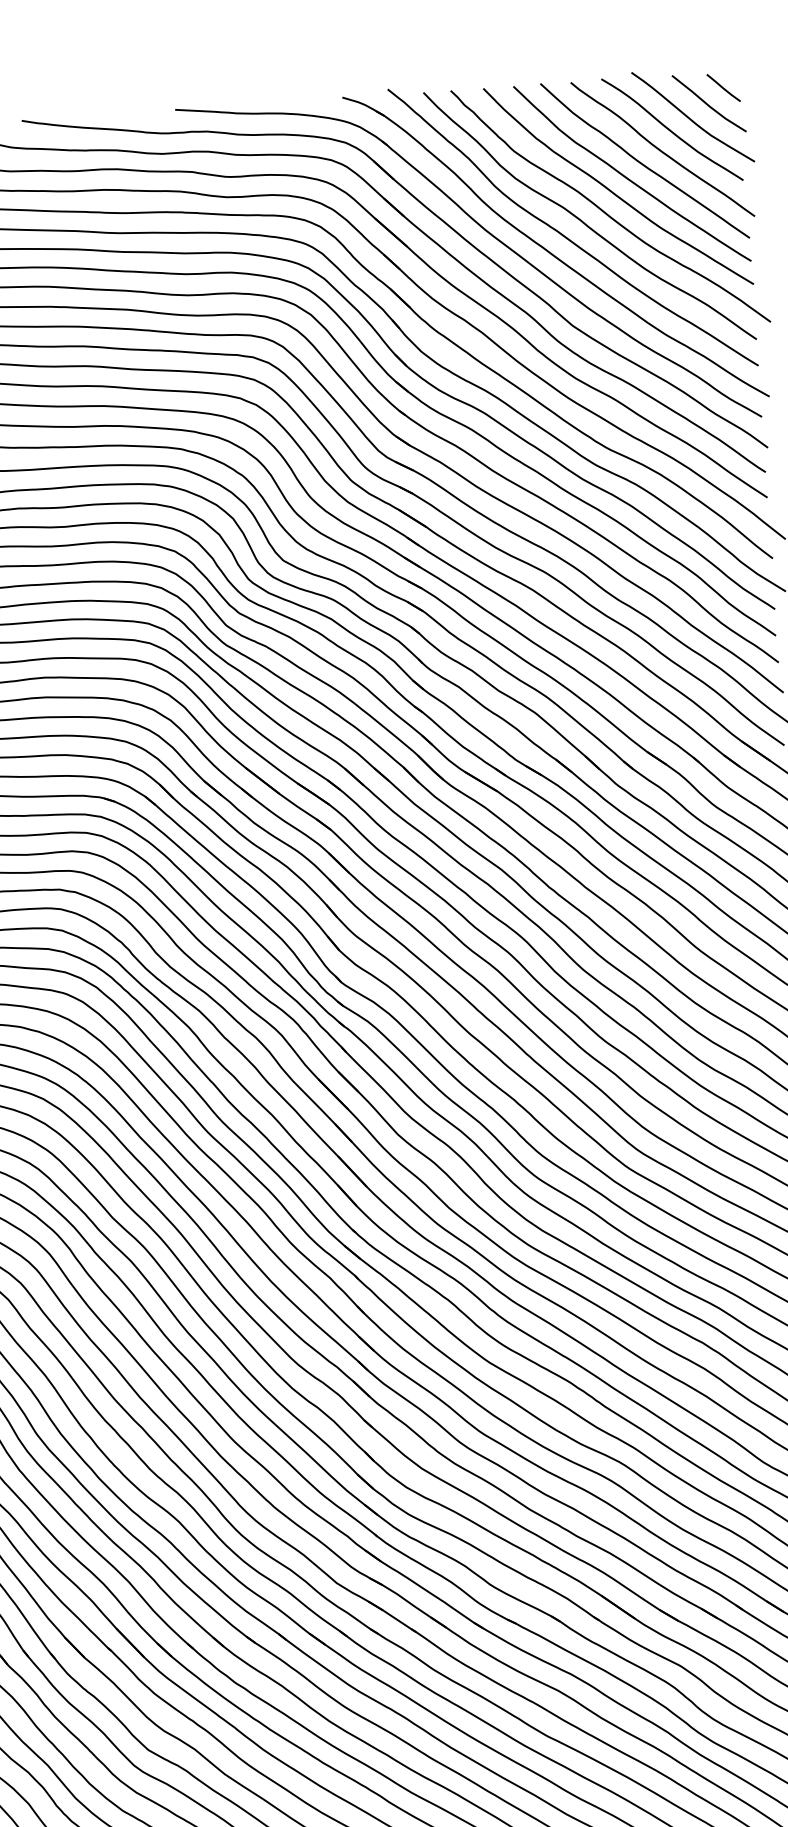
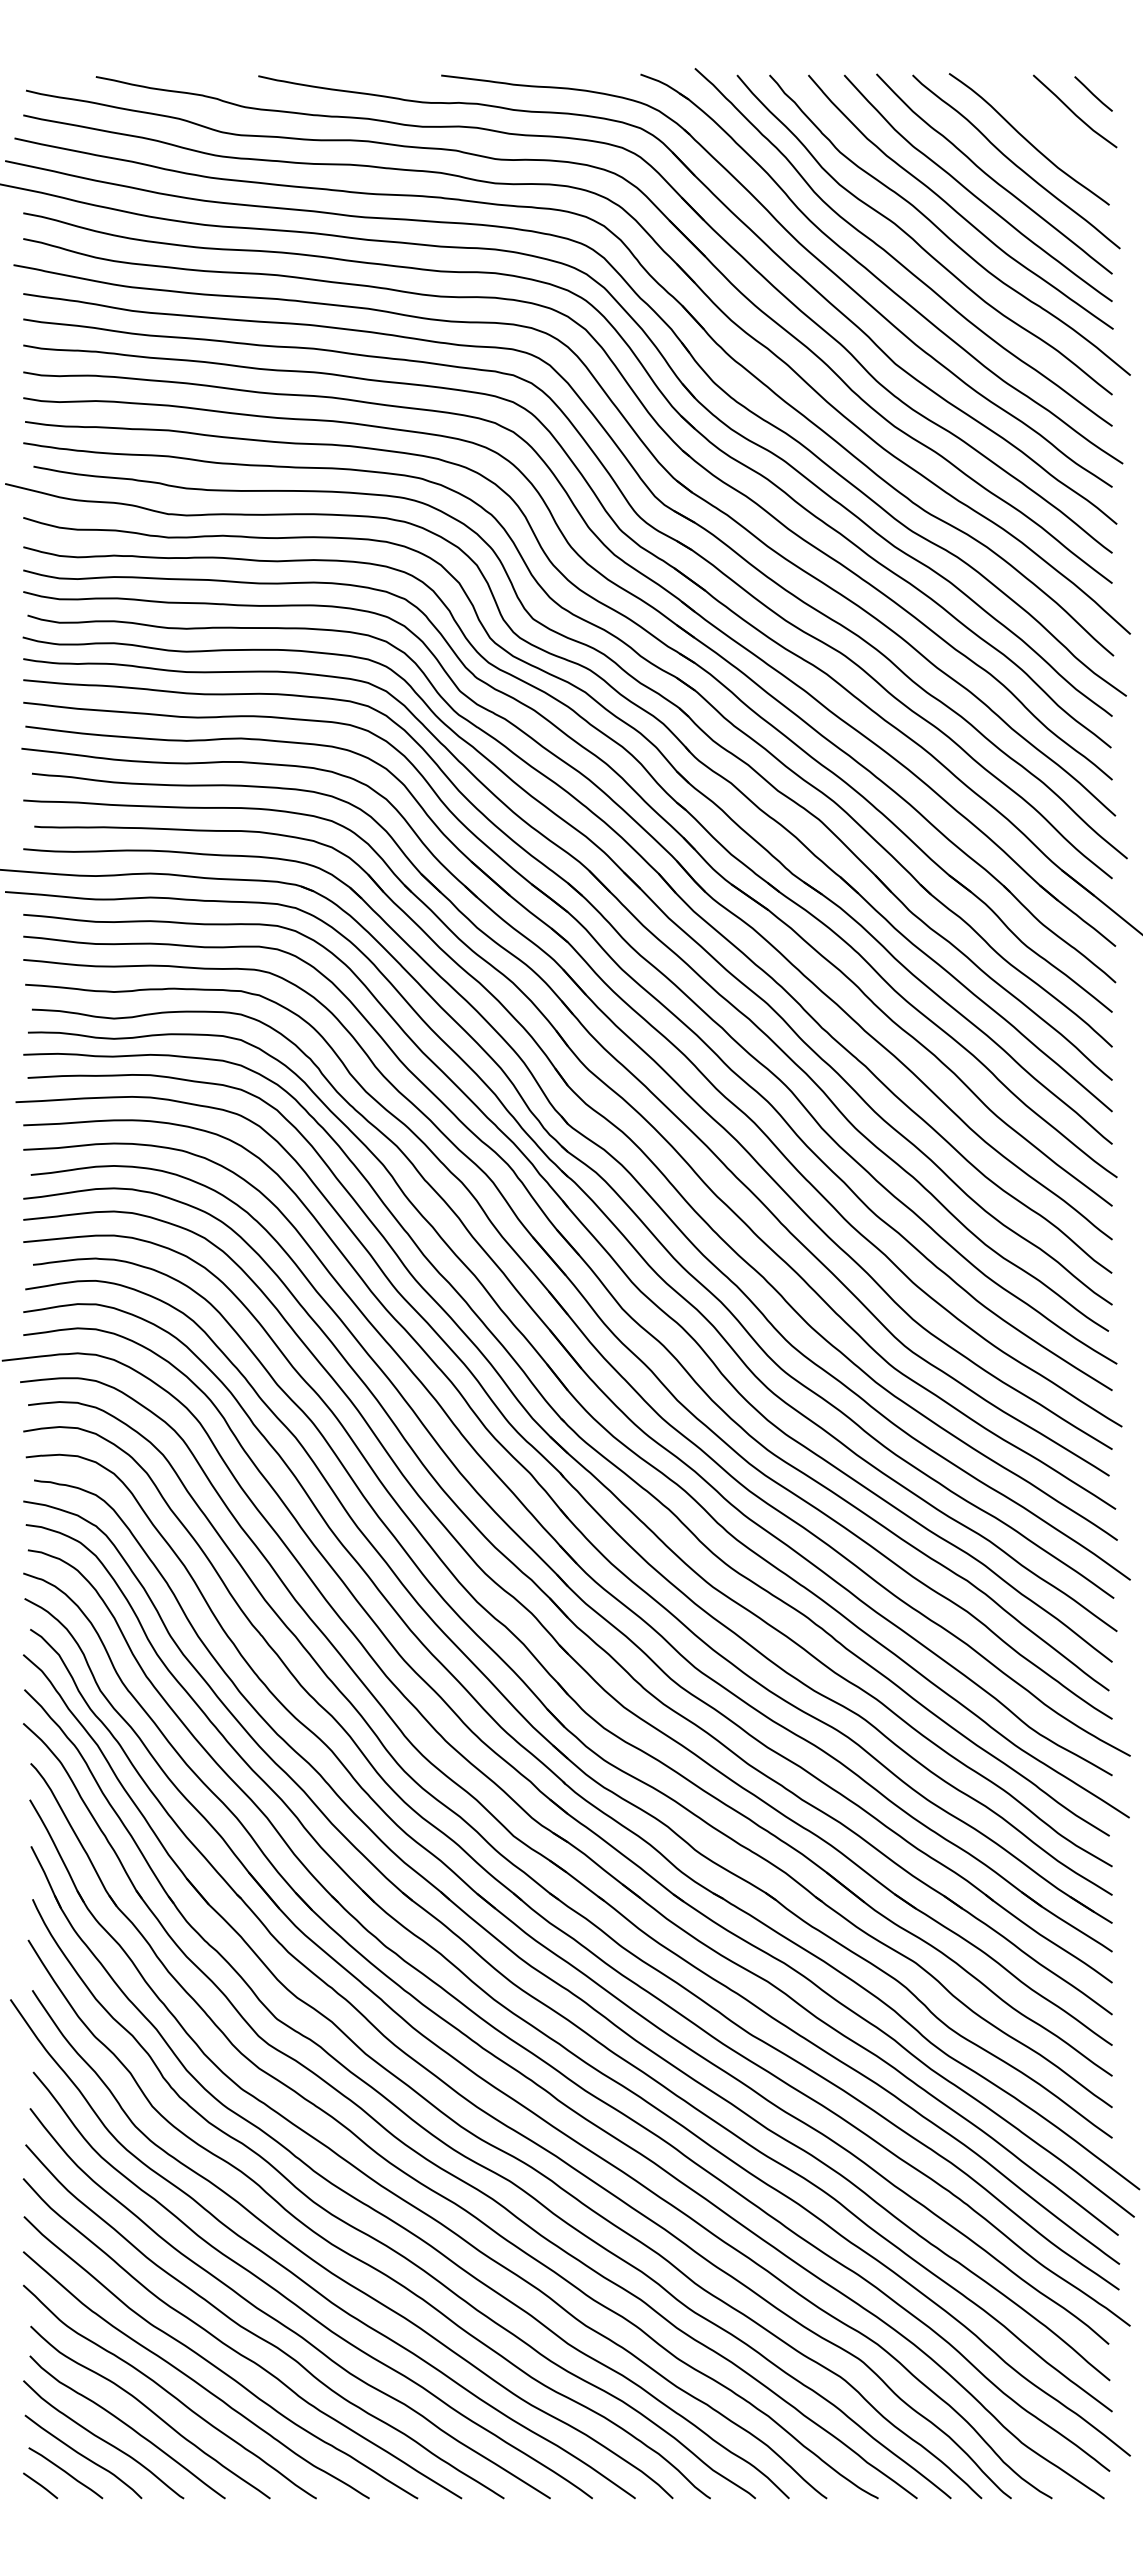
curve: (690, 118) -> (1051, 127), removed

